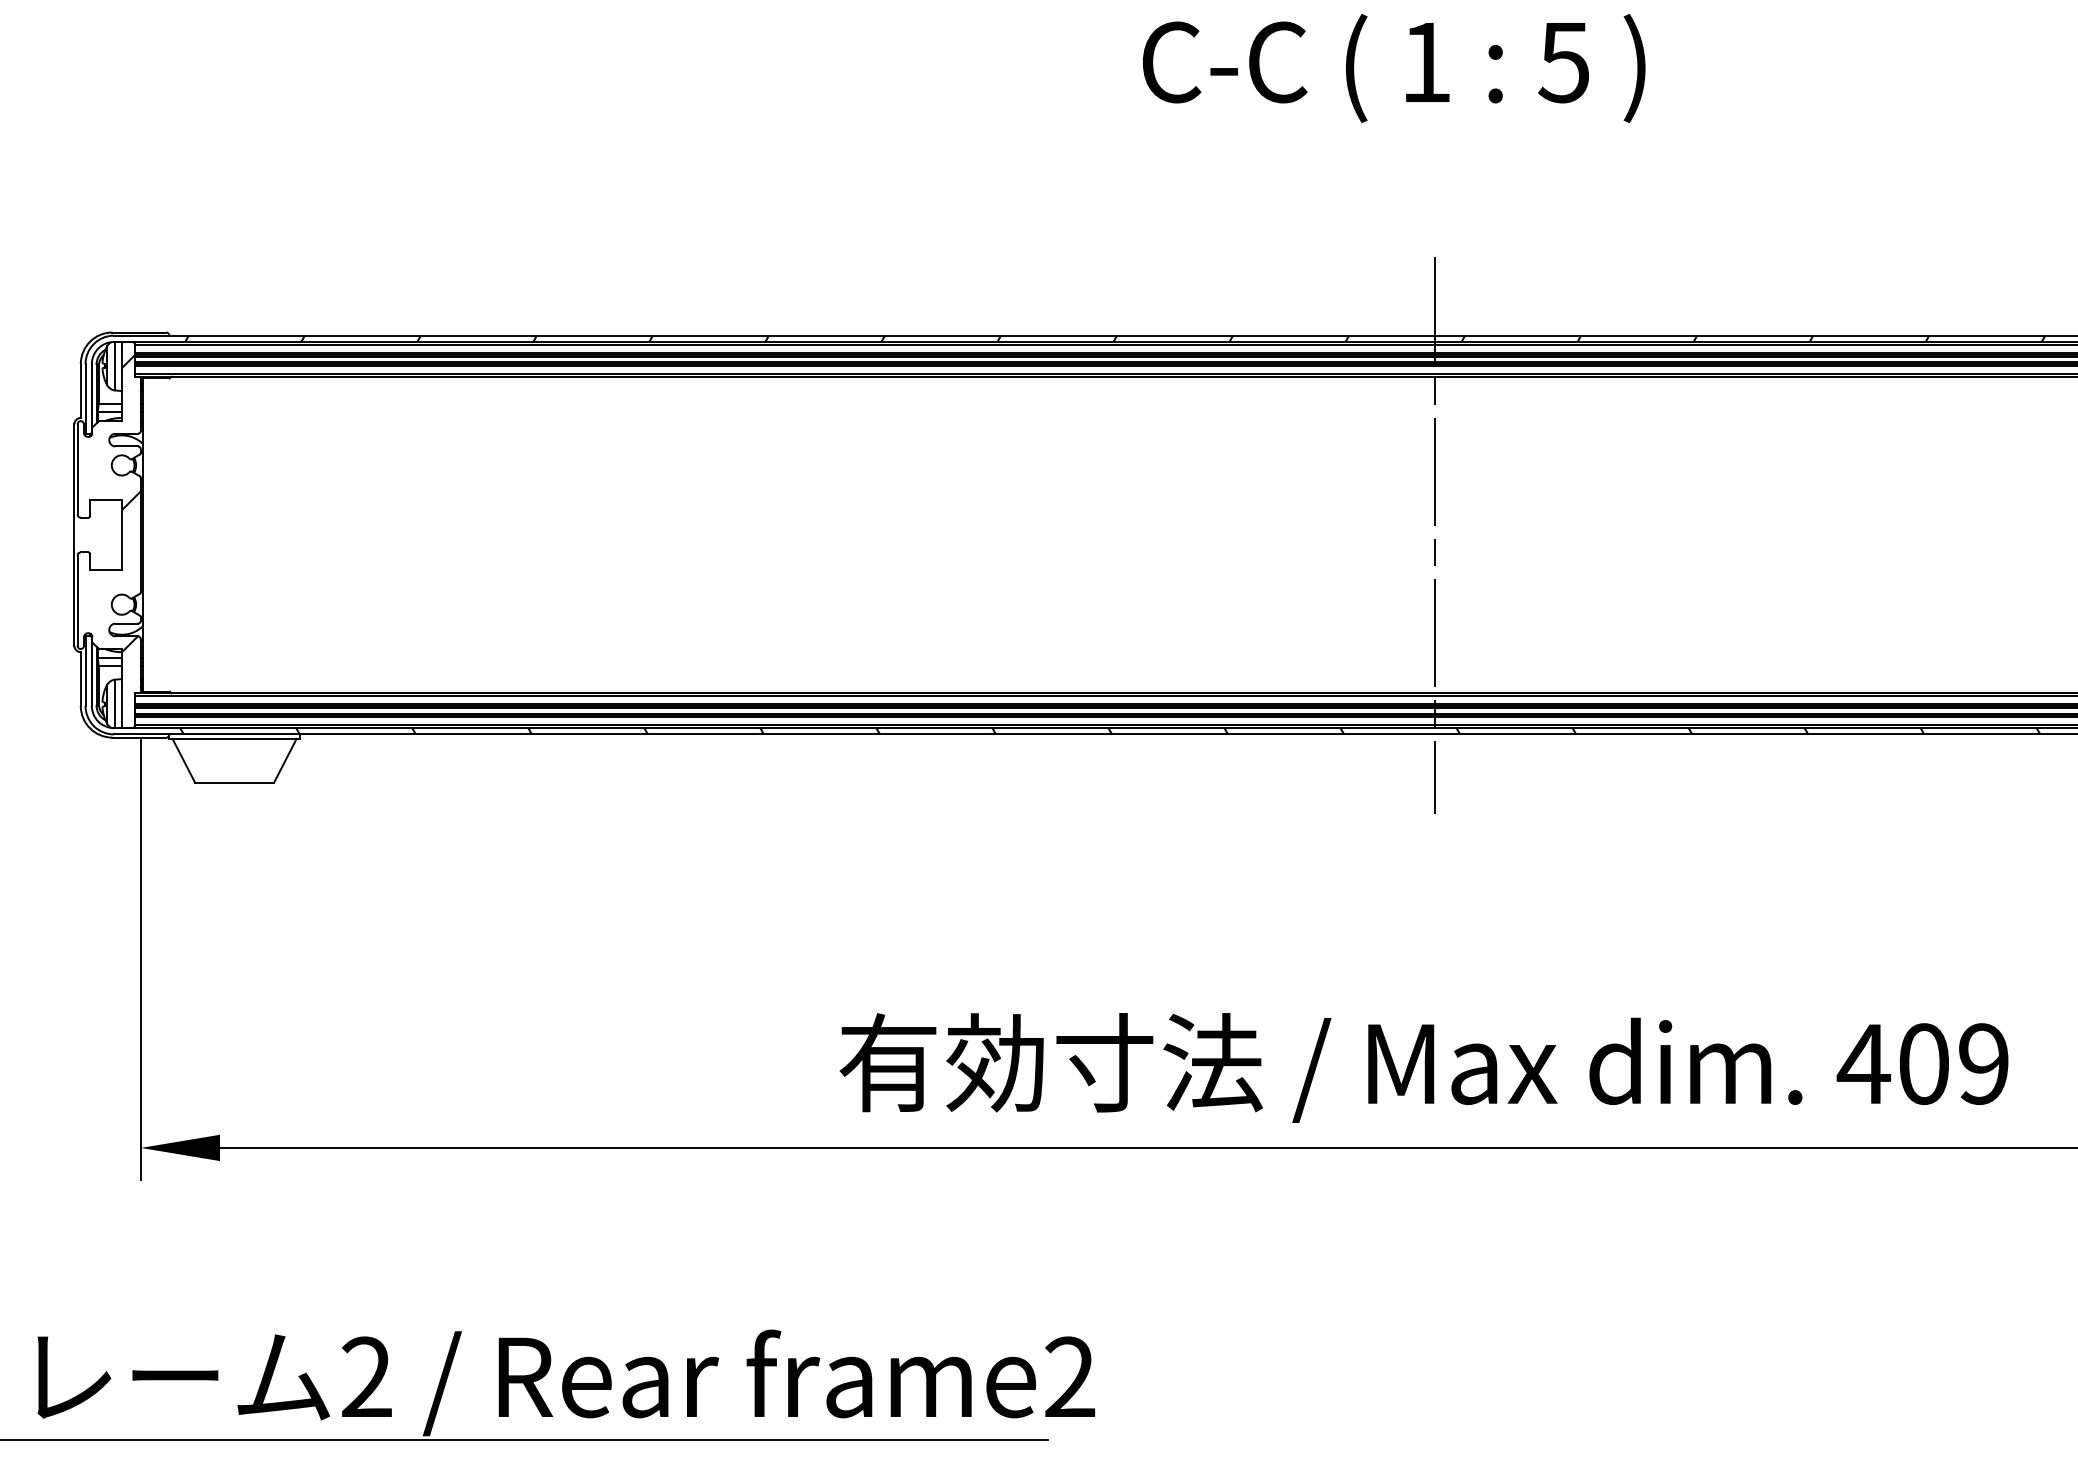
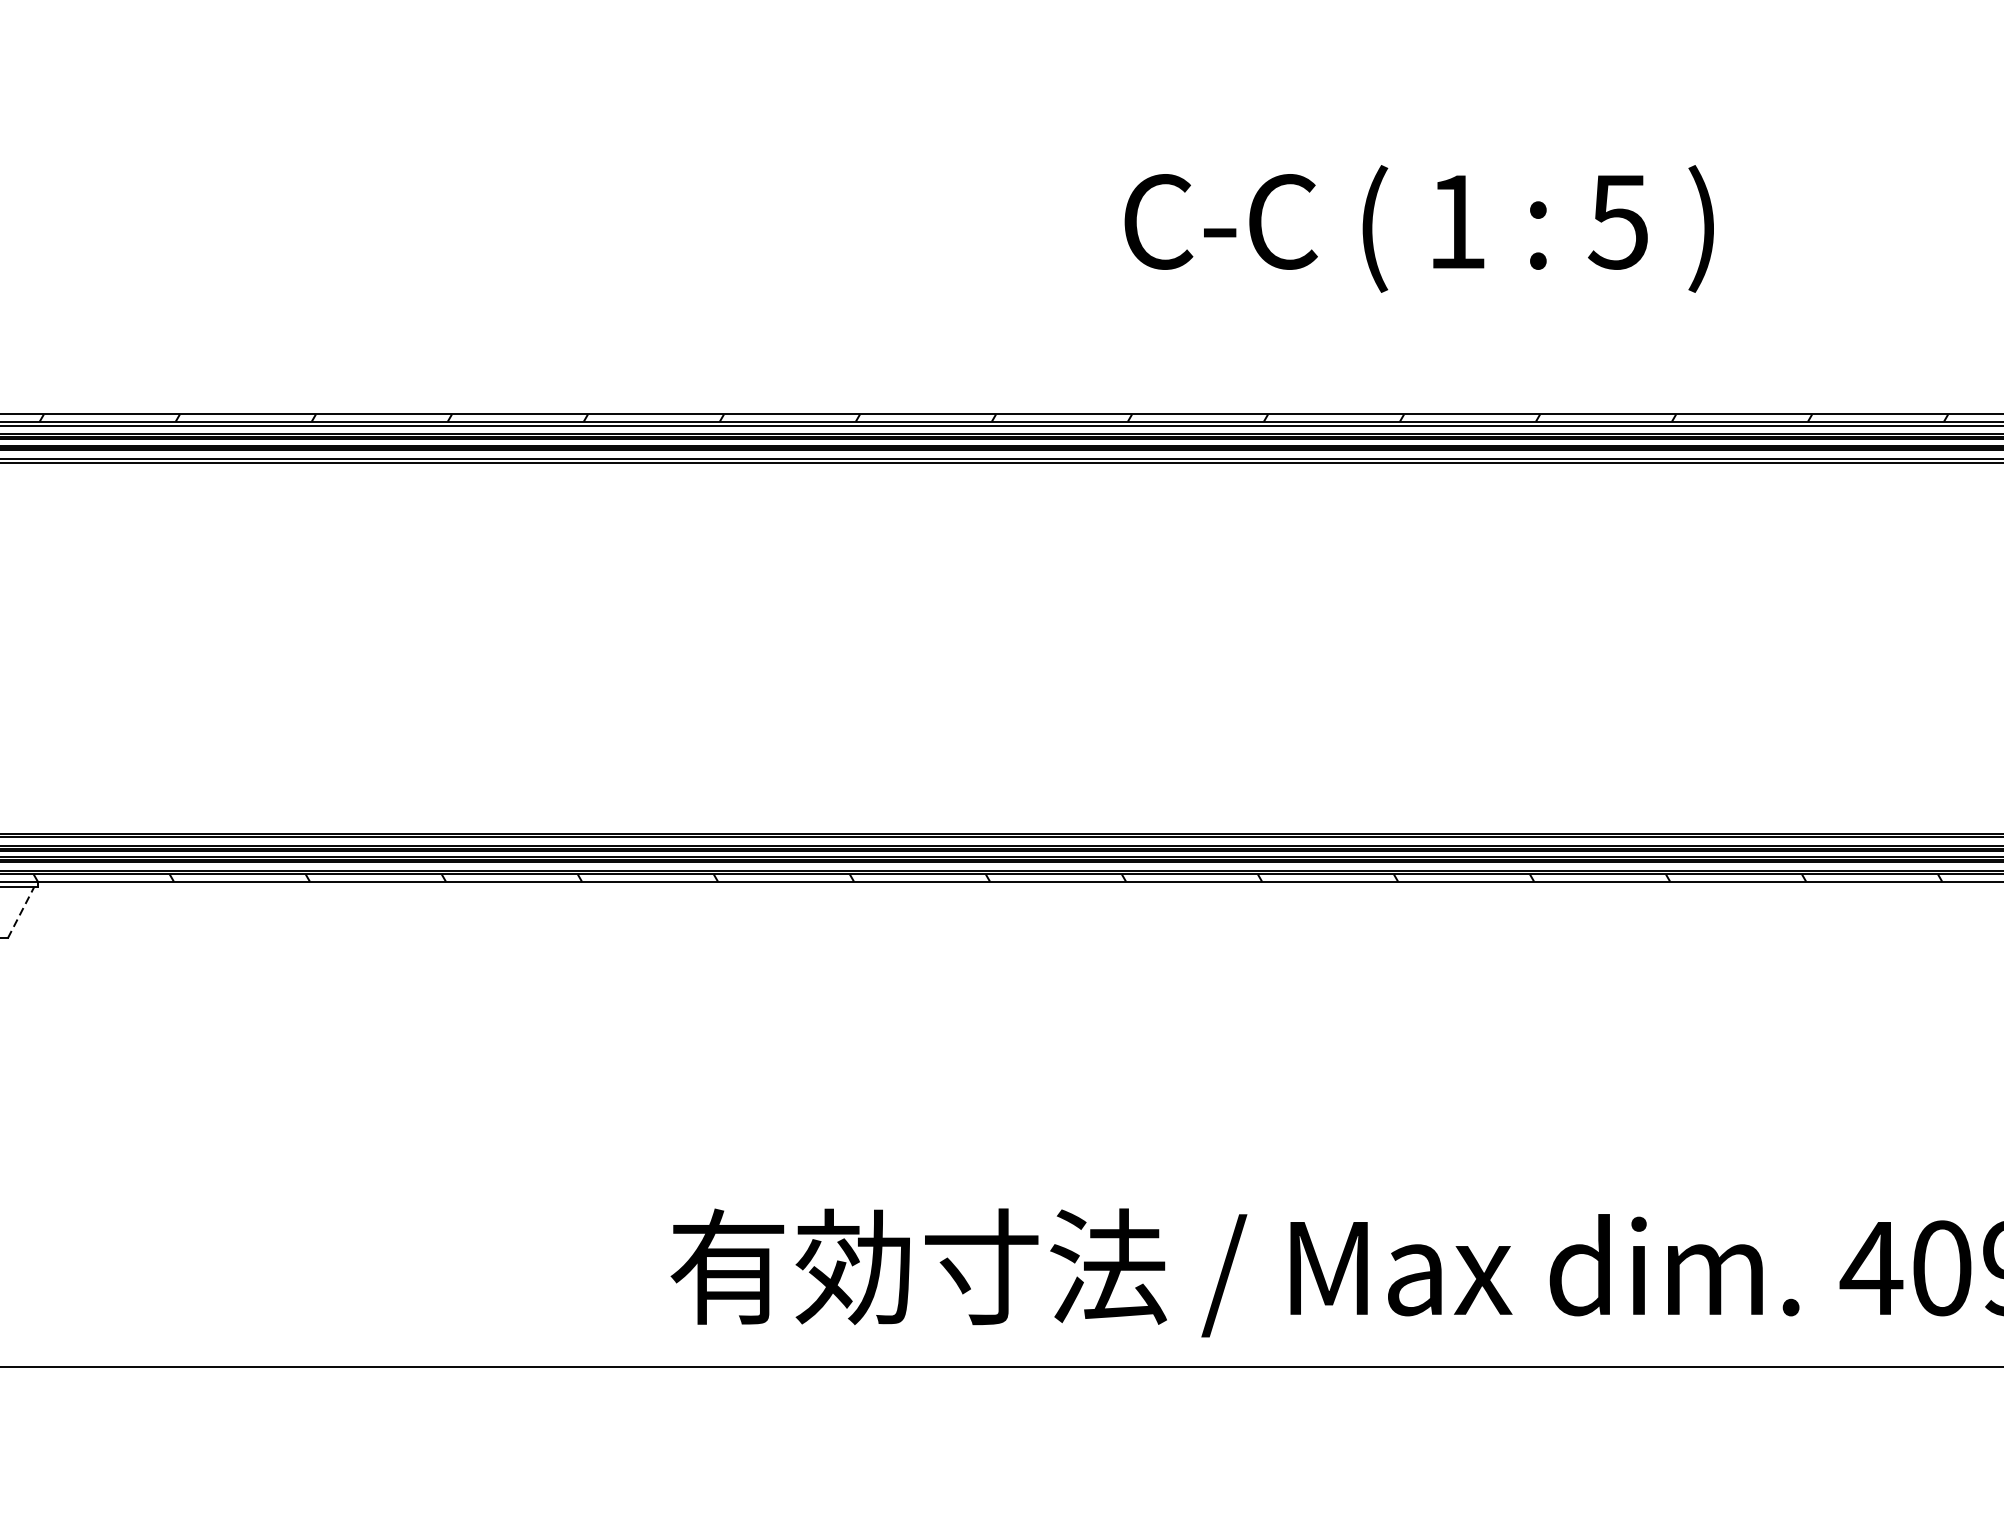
text: (1393, 68) -> (1418, 228), moved
line: (1435, 534) -> (1369, 647), removed
line: (285, 760) -> (21, 912), solid -> dashed

